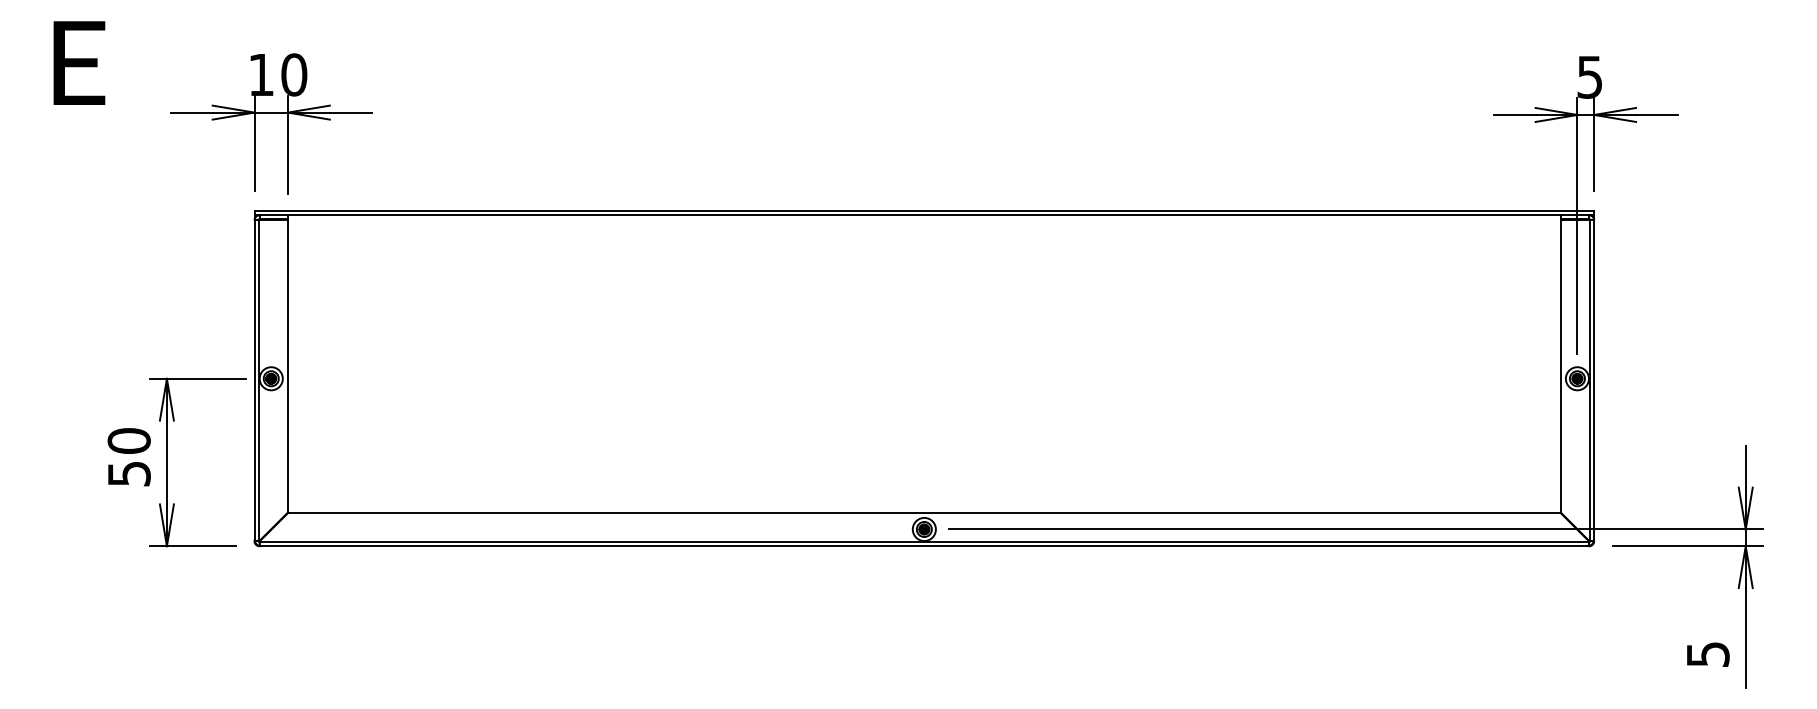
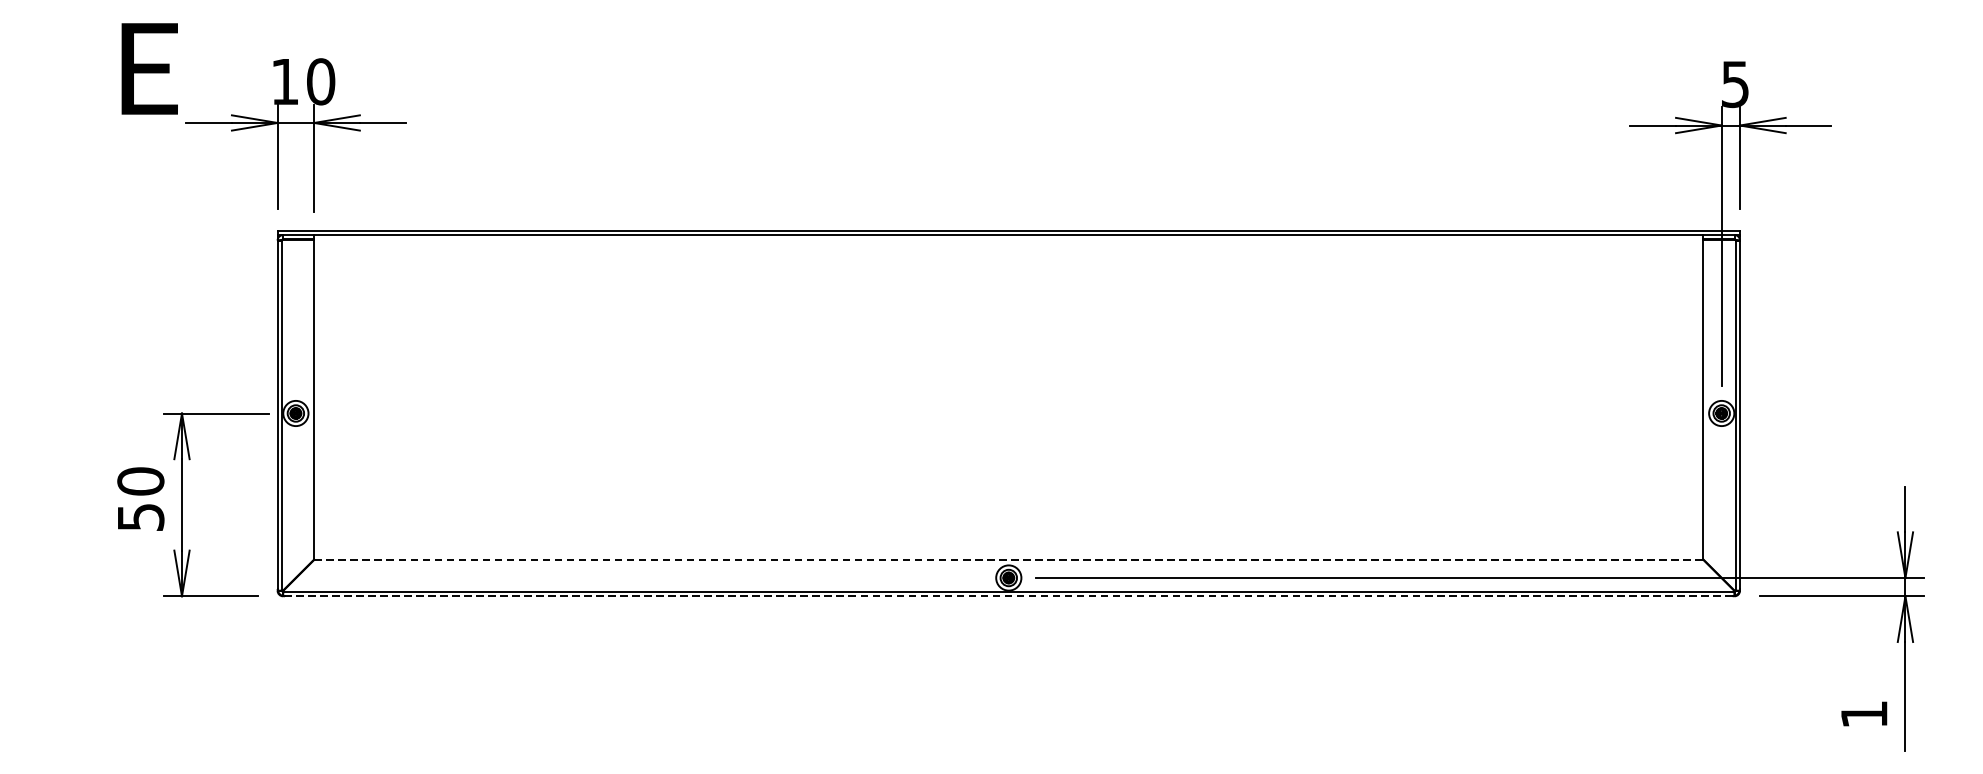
text: (79, 62) -> (149, 68), moved
line: (924, 512) -> (1008, 559), solid -> dashed
line: (923, 546) -> (1007, 596), solid -> dashed
text: (1708, 654) -> (1864, 714), 5 -> 1

